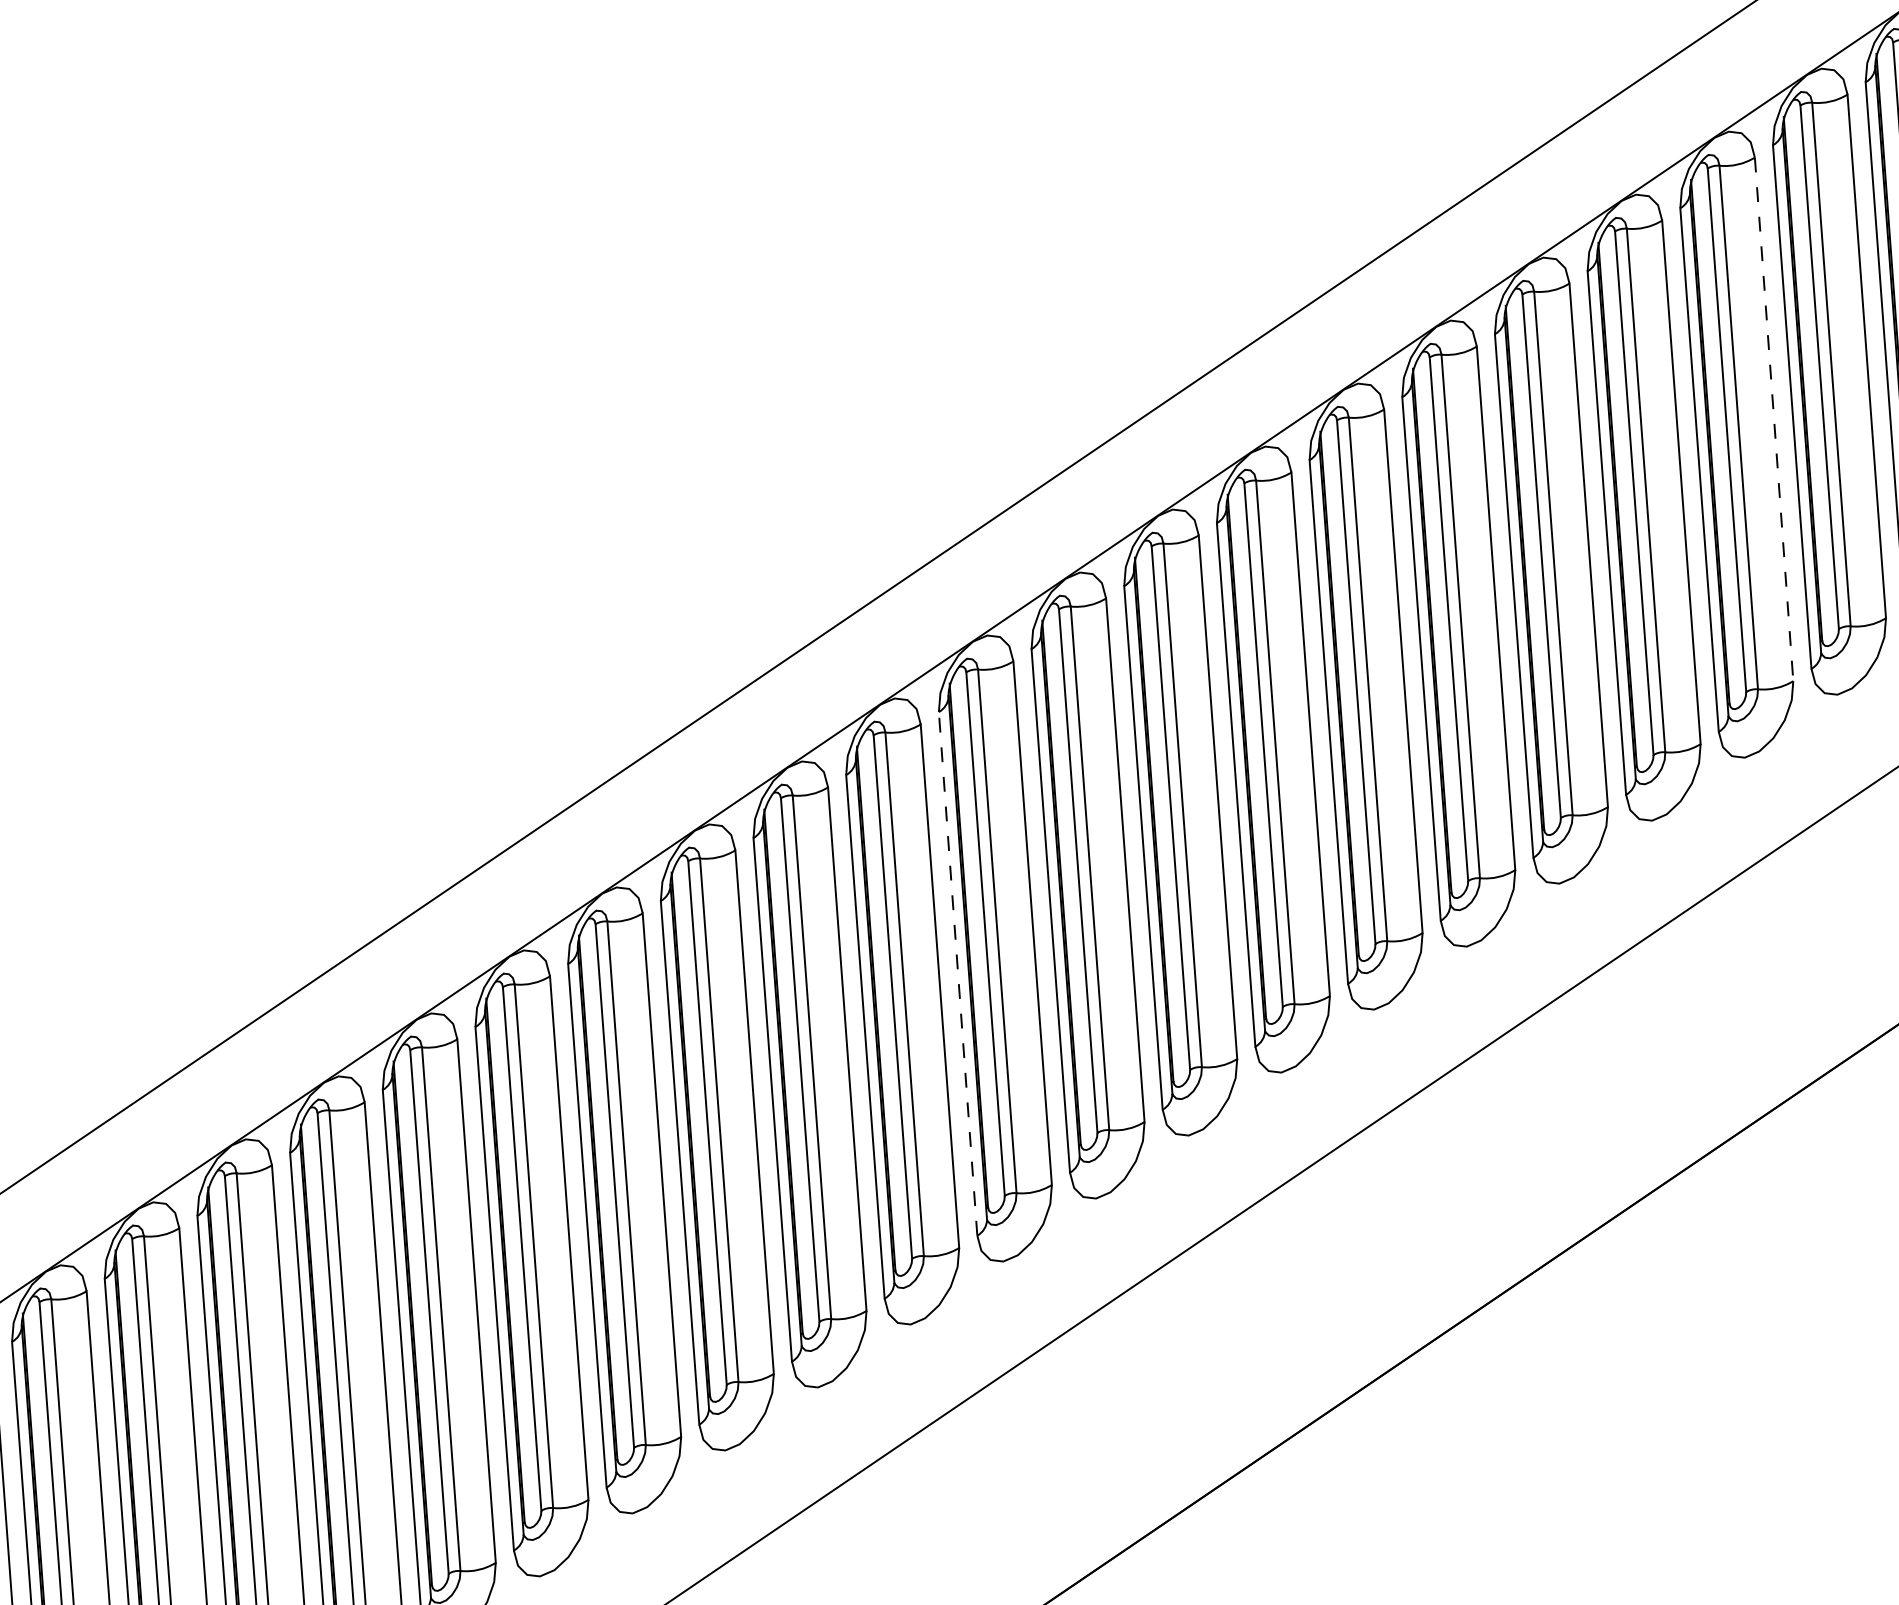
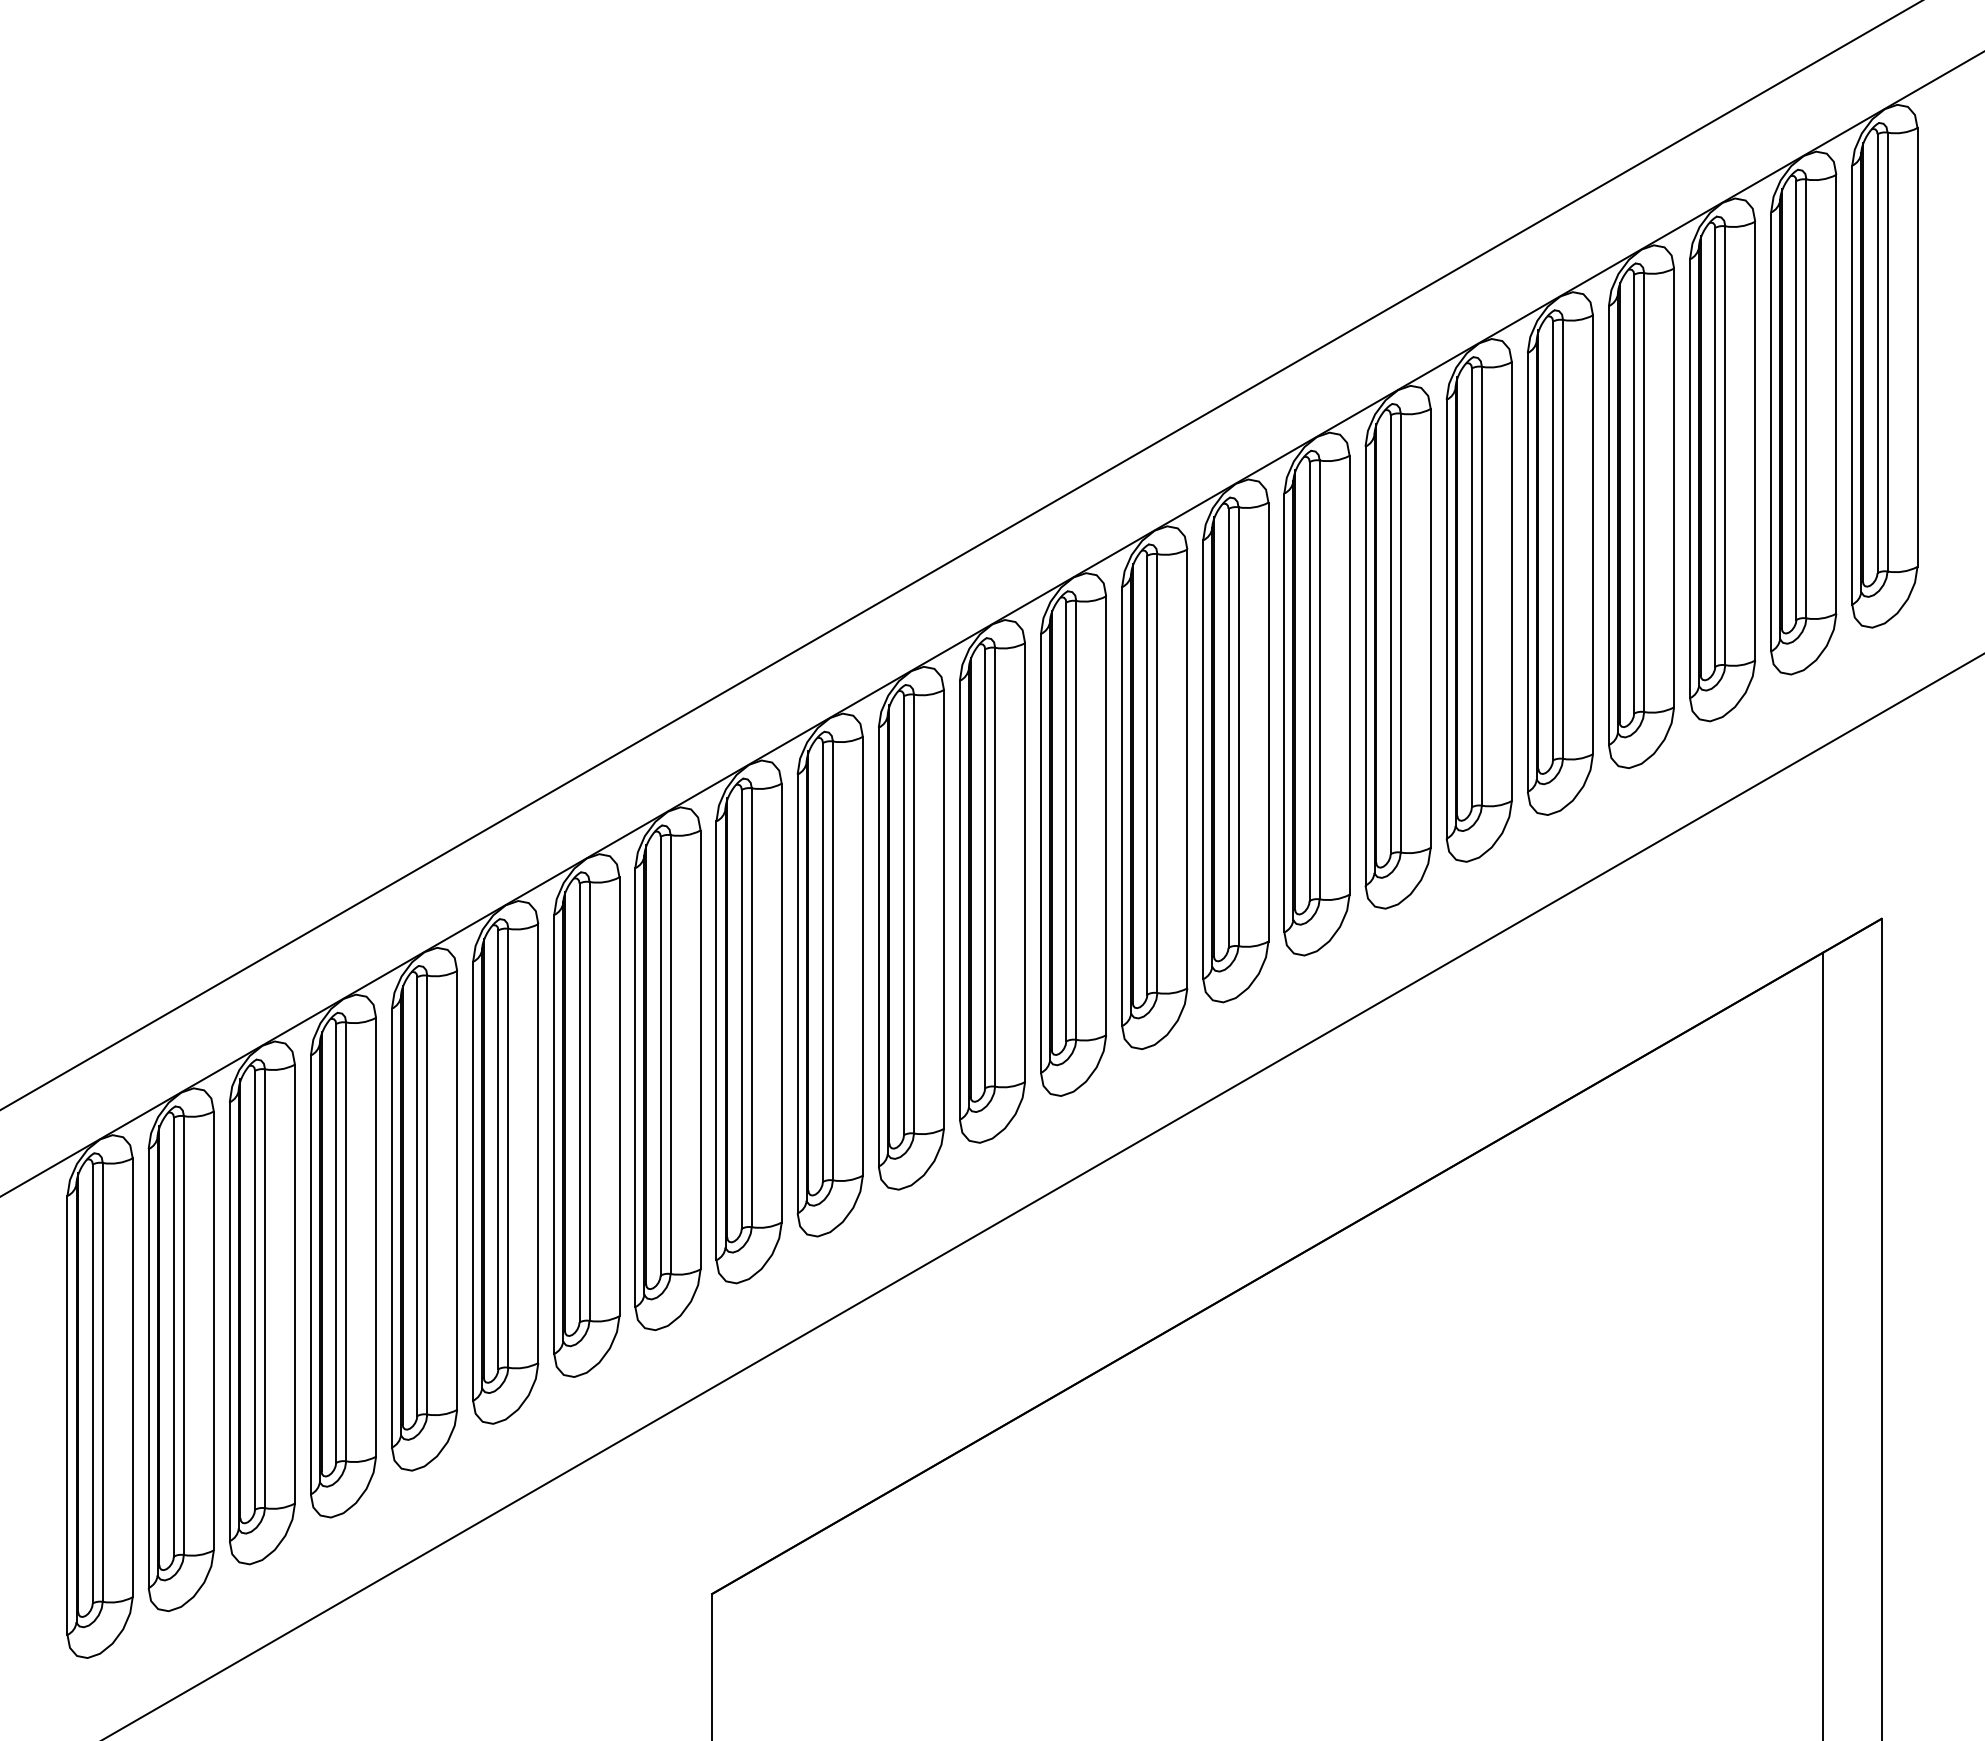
line: (1774, 419) -> (1755, 441), dashed -> solid
line: (957, 972) -> (1040, 852), dashed -> solid

